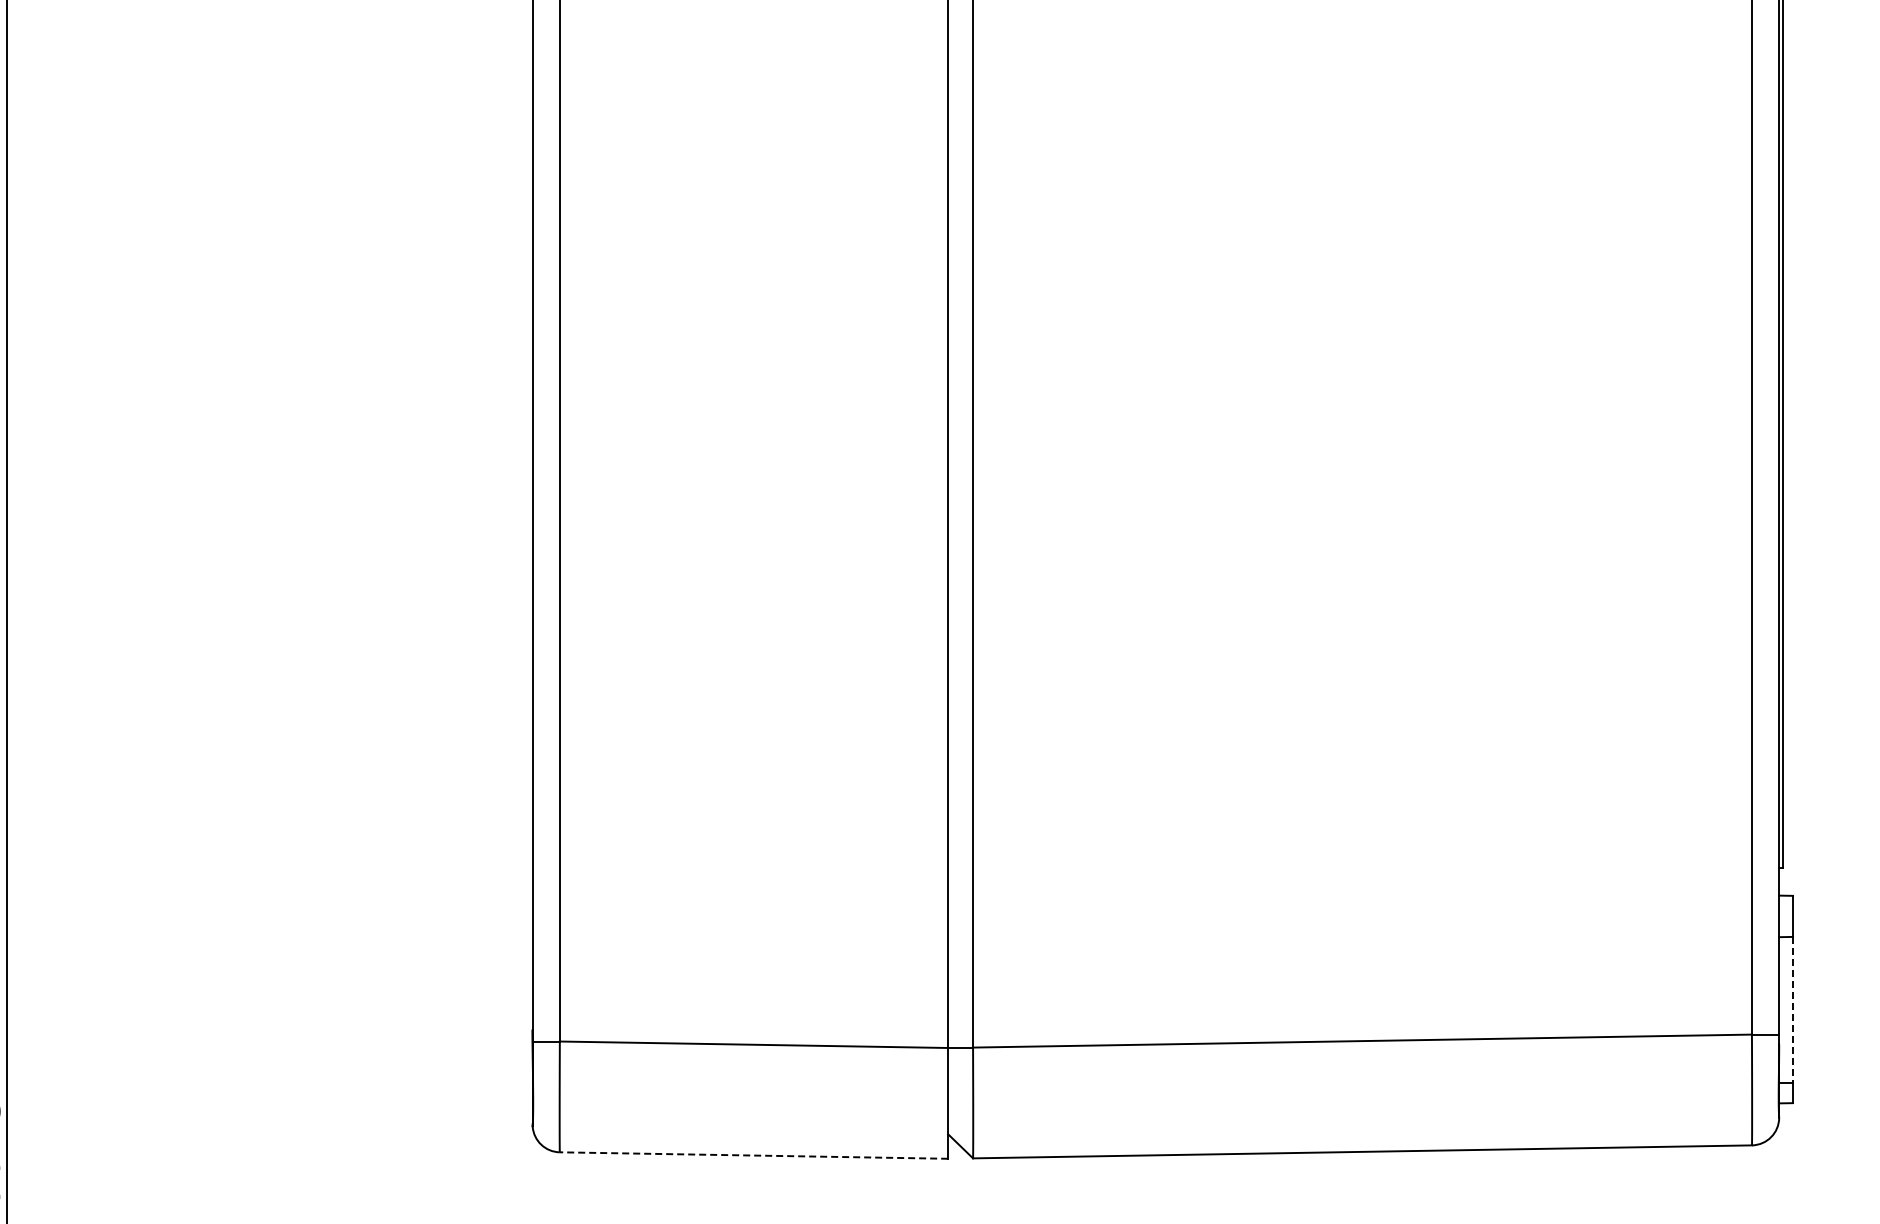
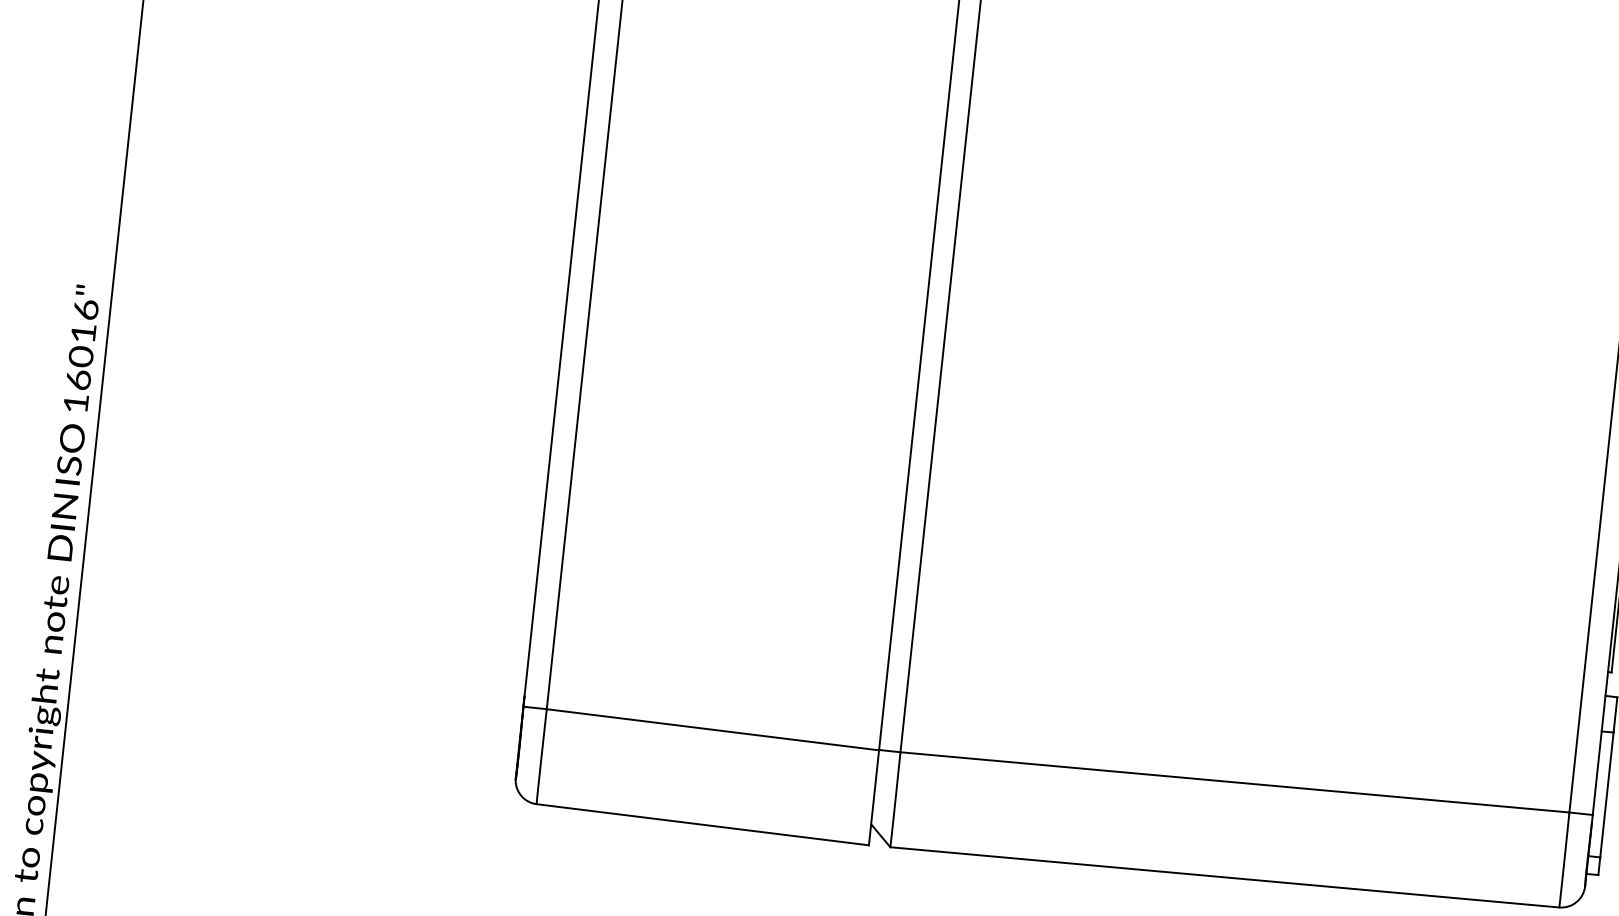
line: (1793, 1009) -> (1607, 794), dashed -> solid
line: (753, 1155) -> (702, 824), dashed -> solid

